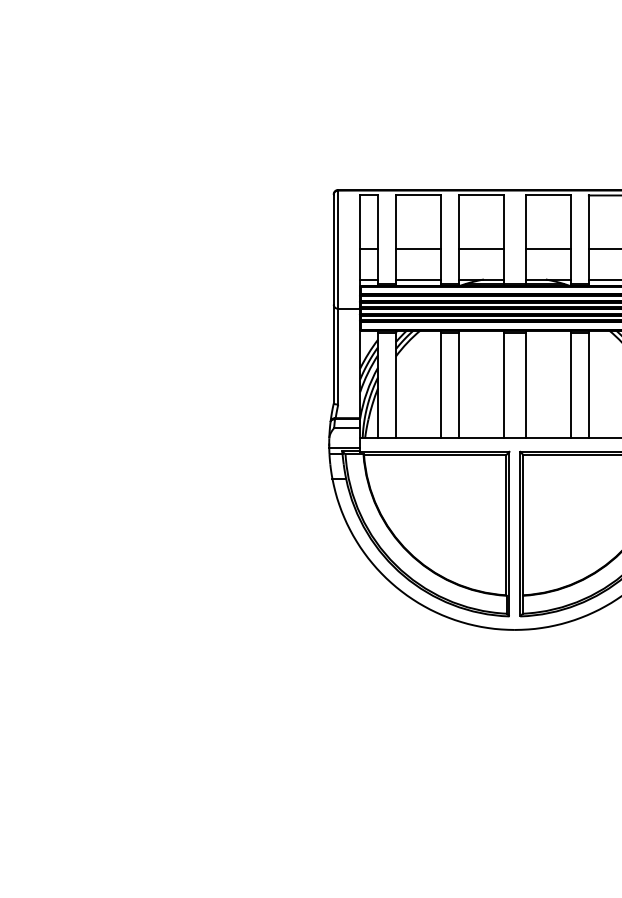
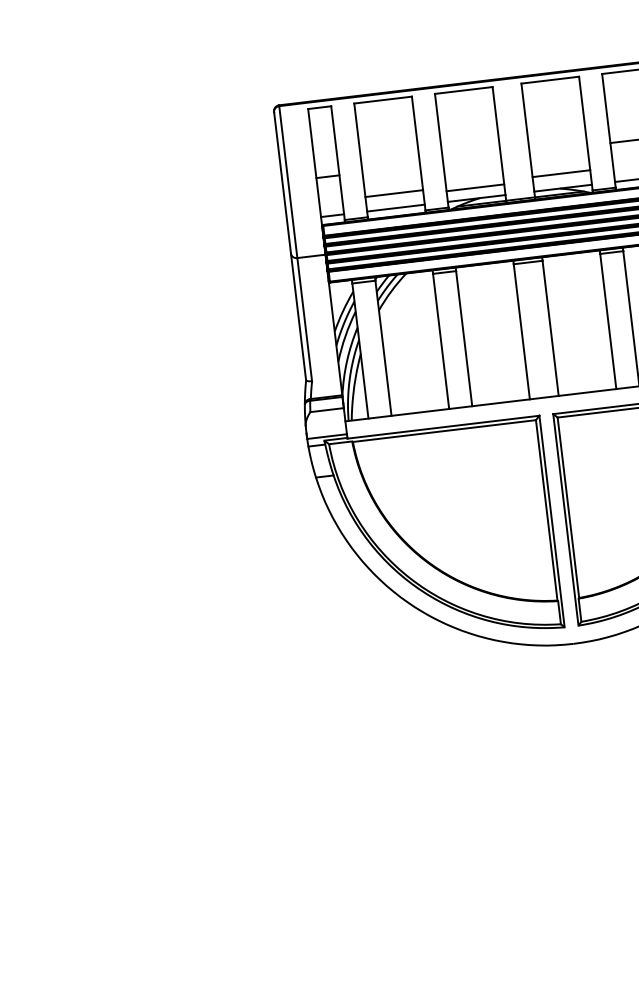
line: (418, 249) -> (394, 193), moved
line: (480, 249) -> (474, 188), moved
line: (548, 249) -> (561, 174), moved

